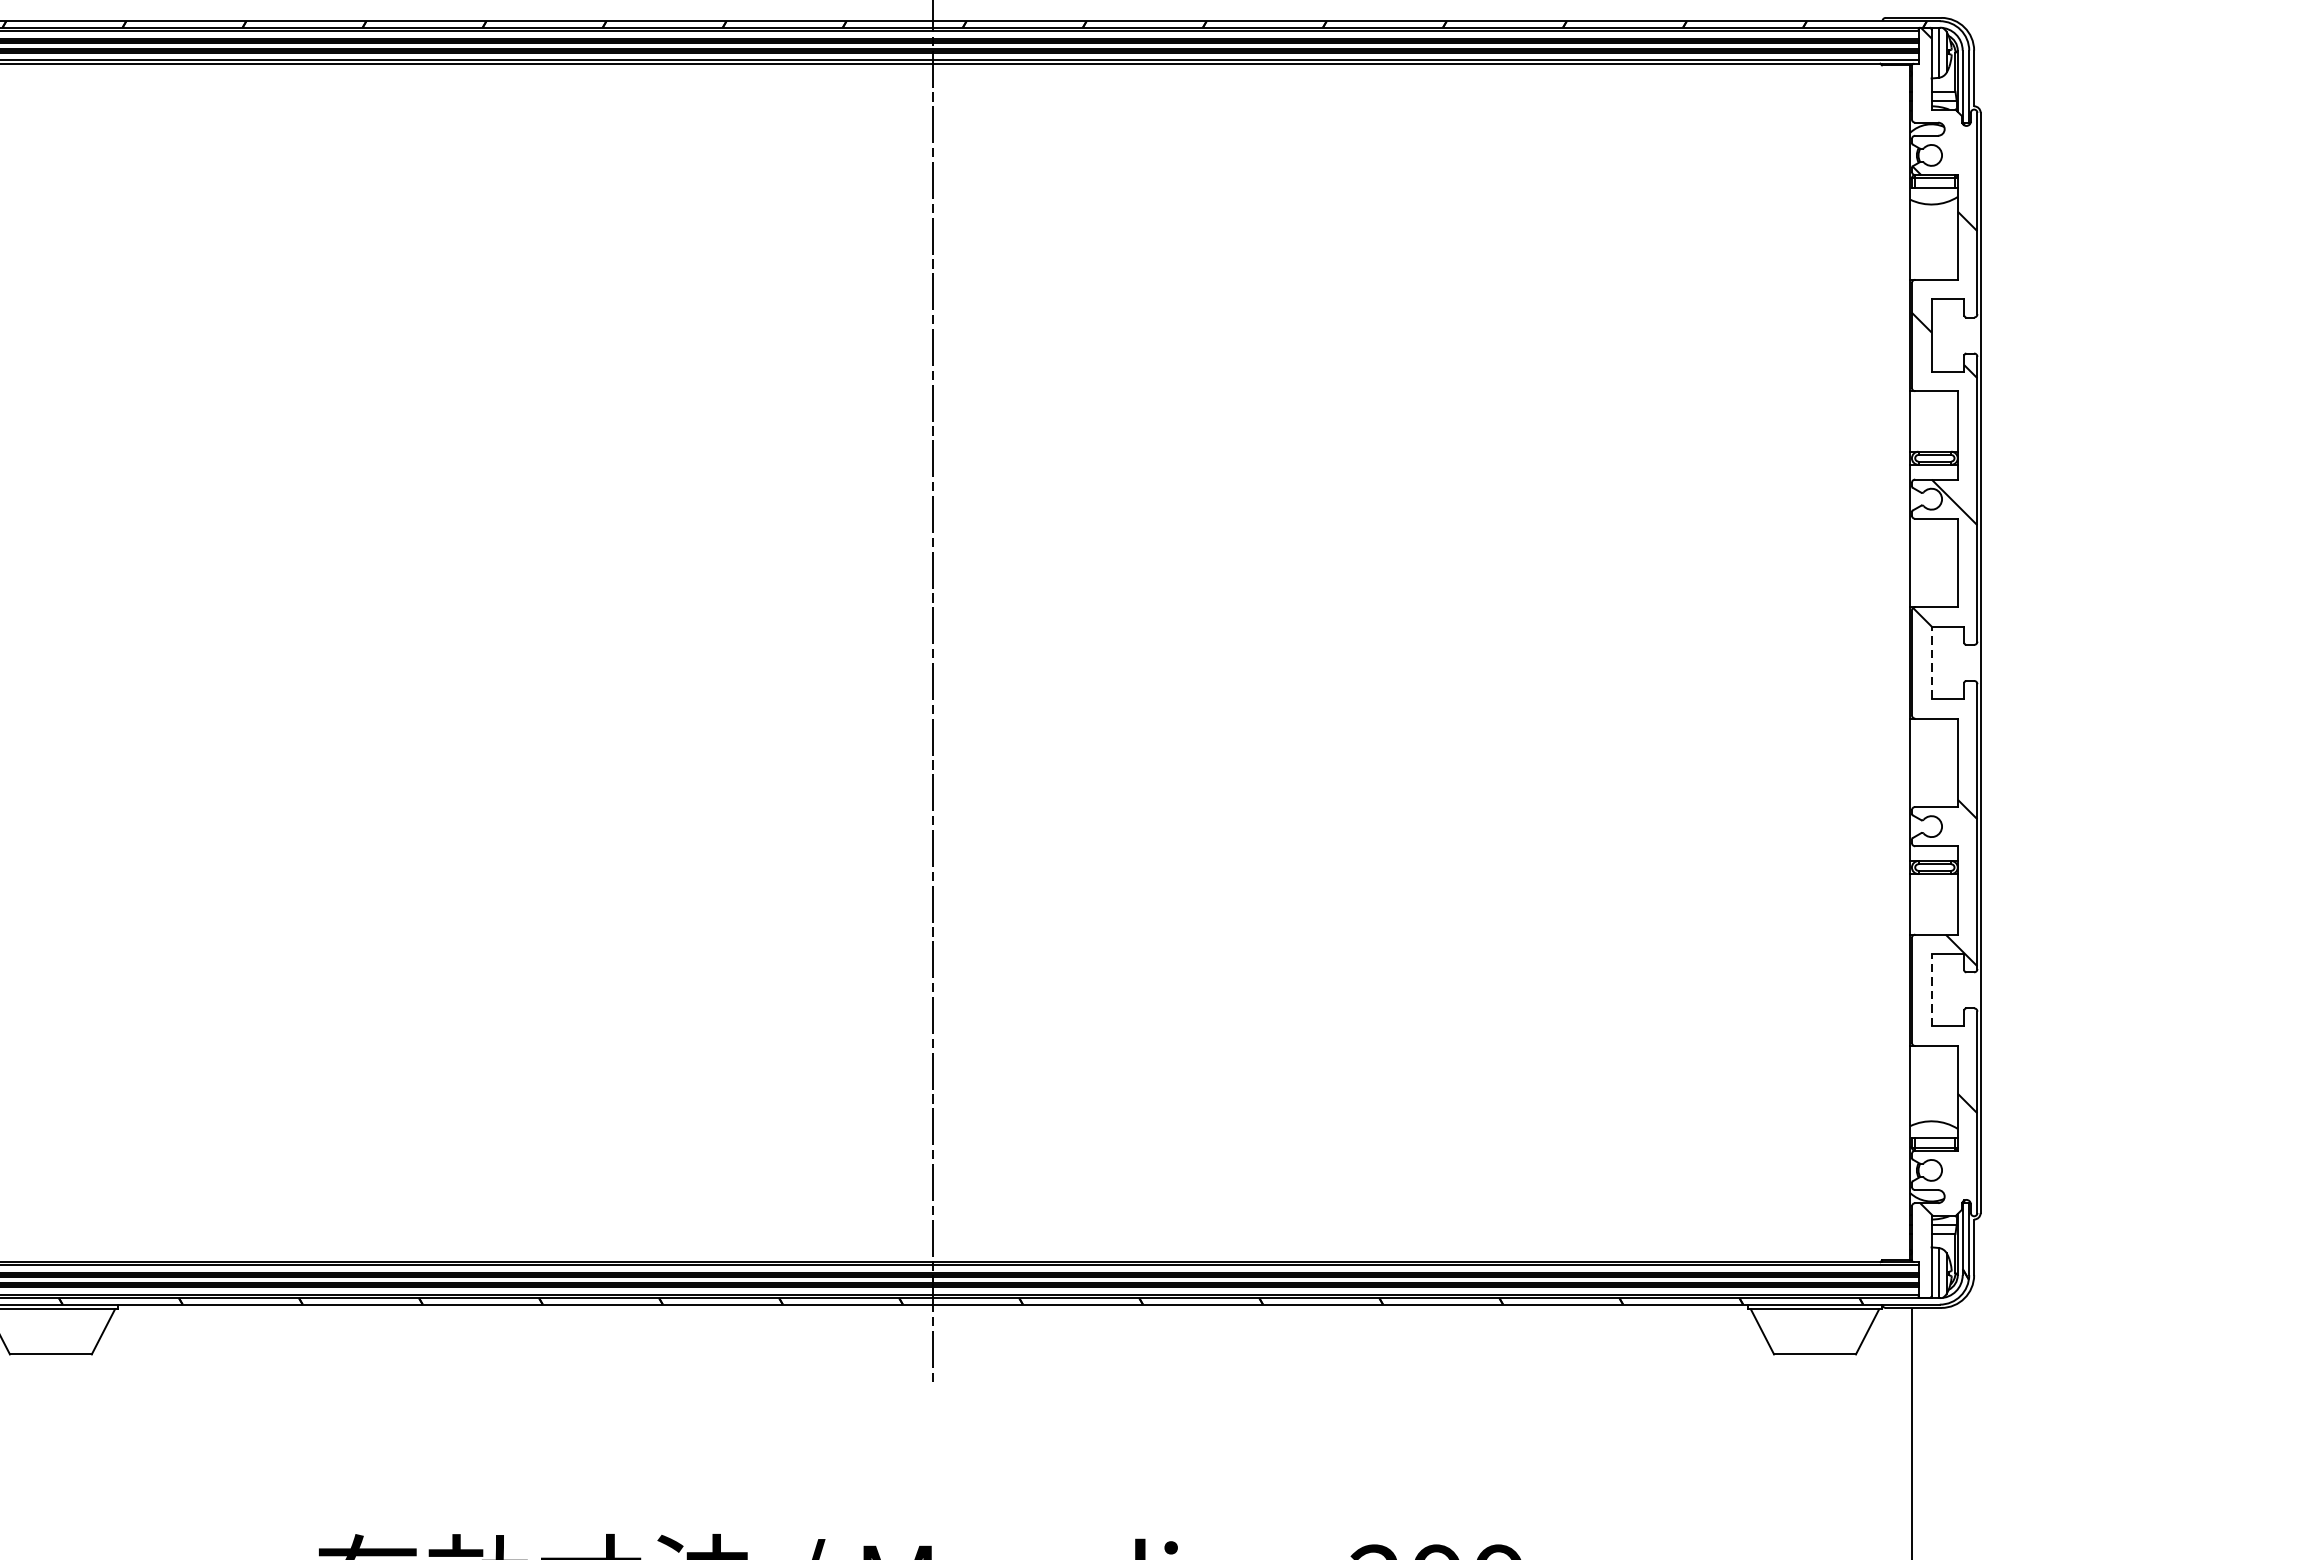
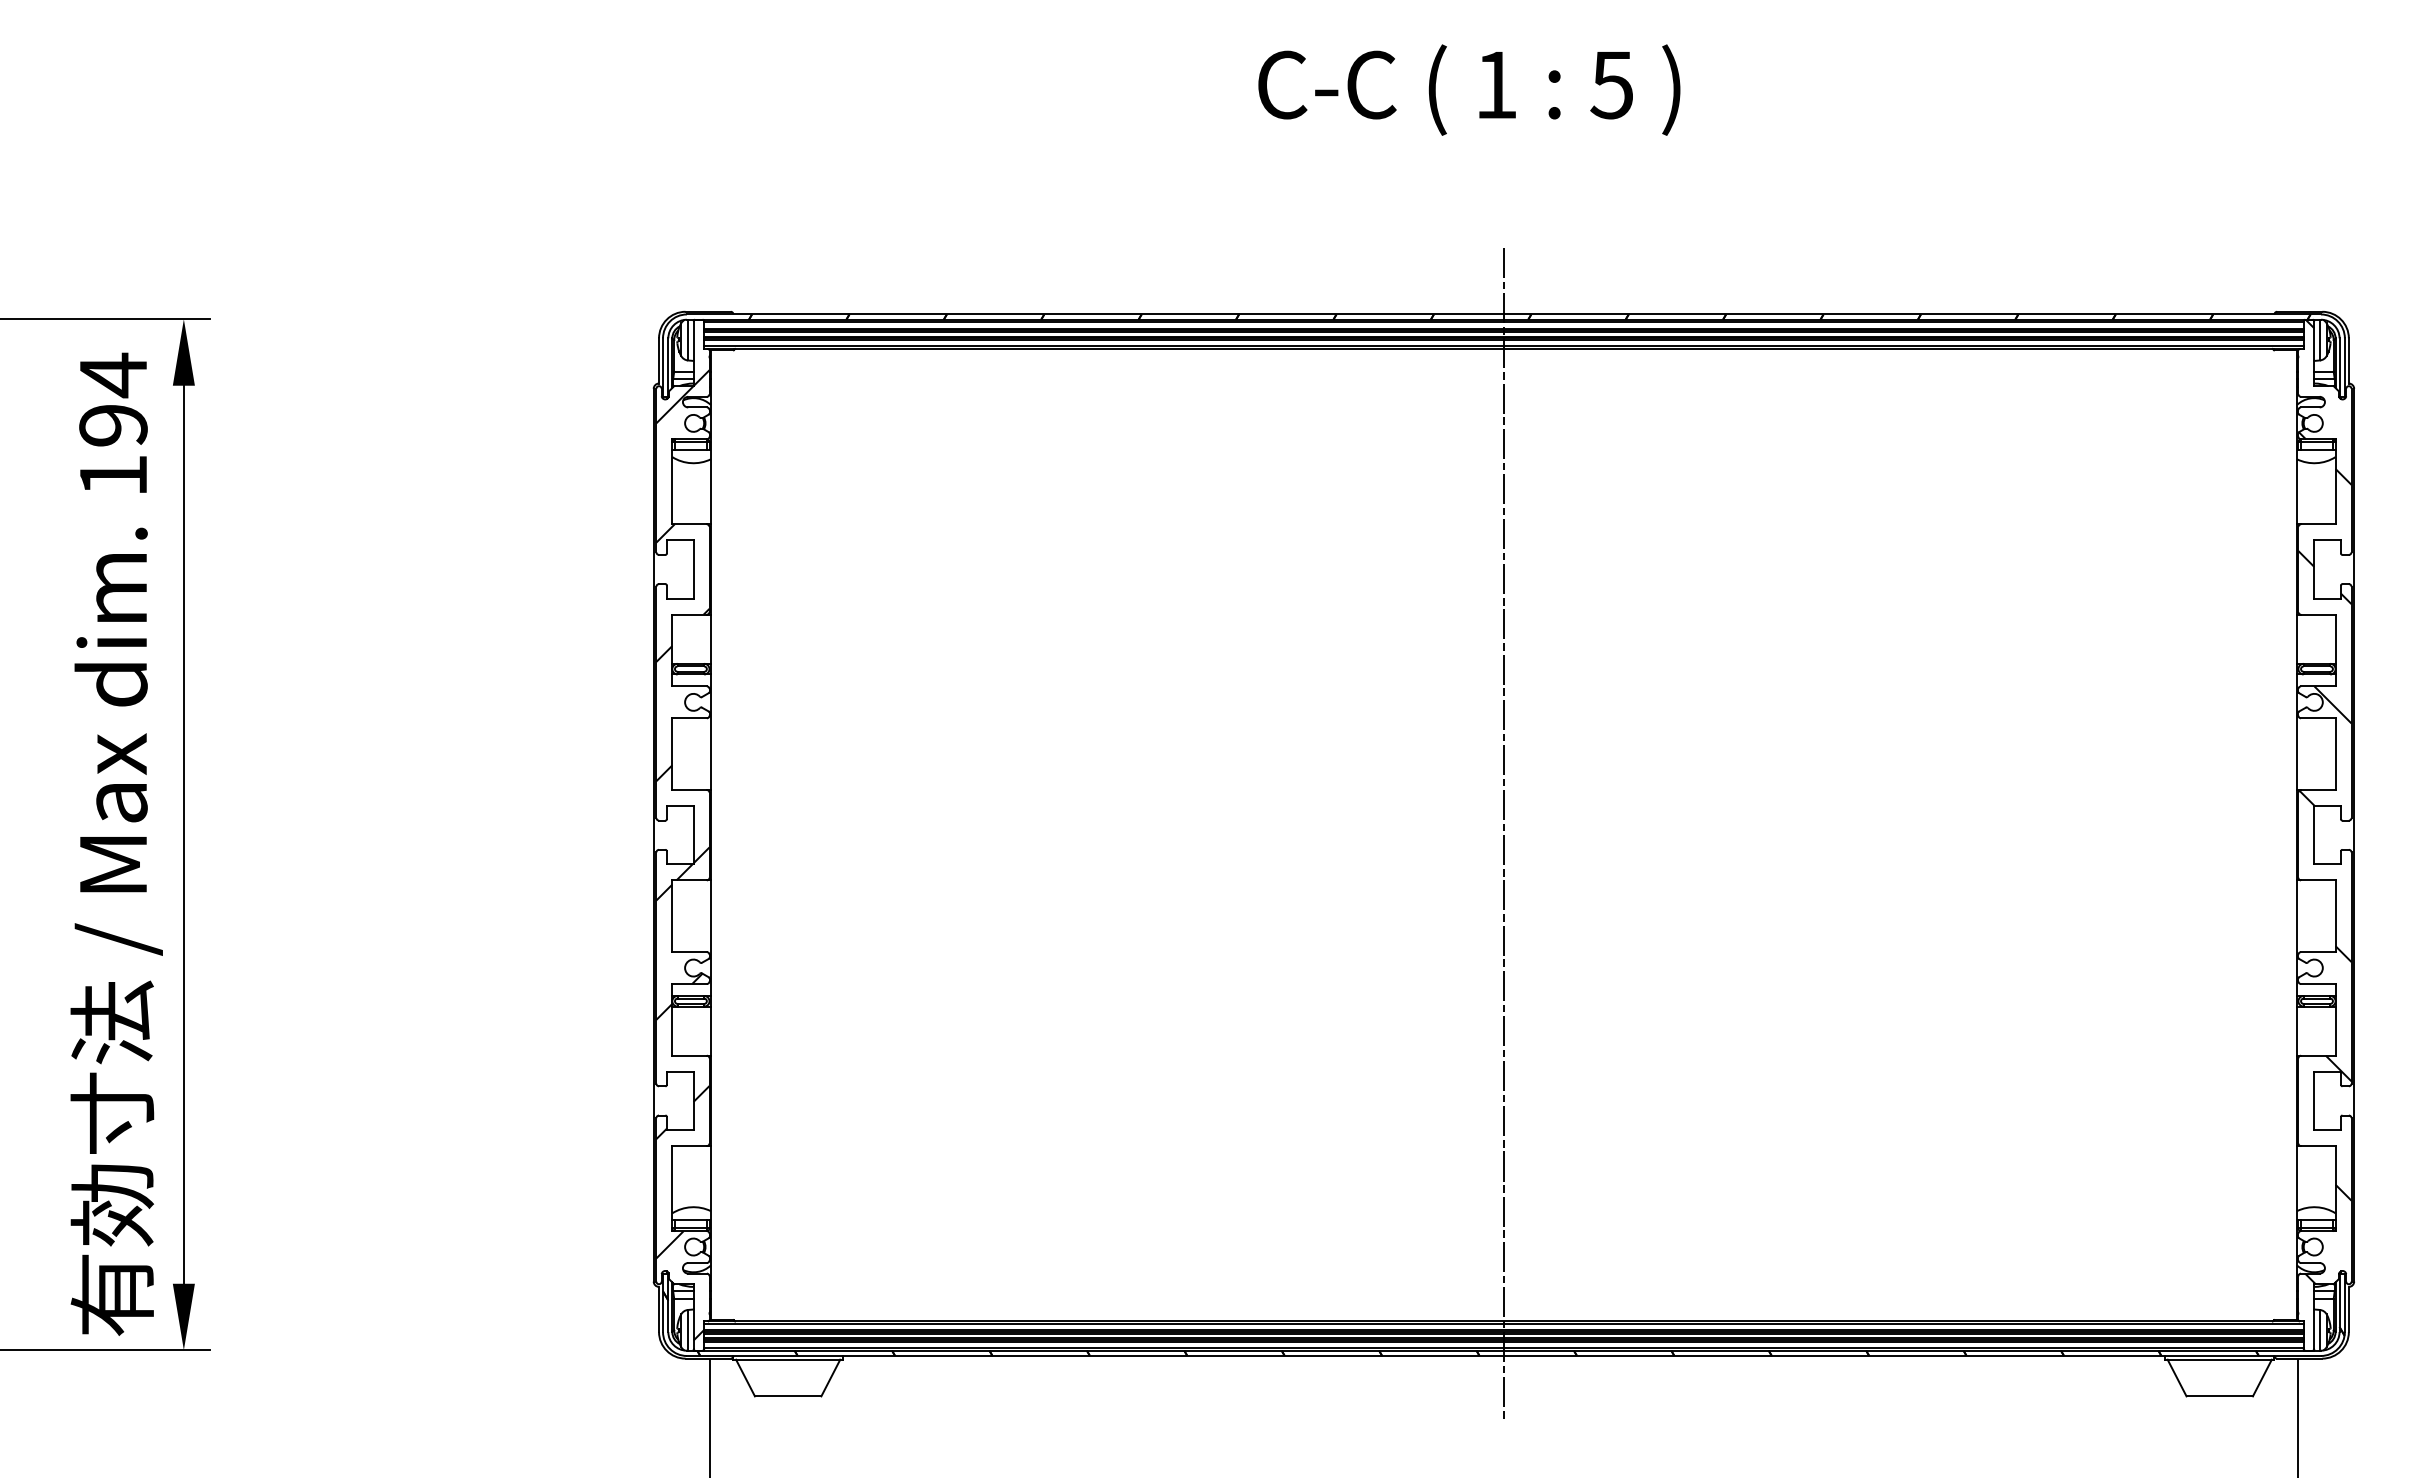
line: (1931, 662) -> (2314, 834), dashed -> solid
line: (1931, 989) -> (2314, 1100), dashed -> solid

